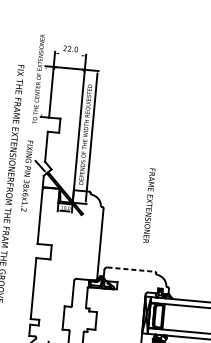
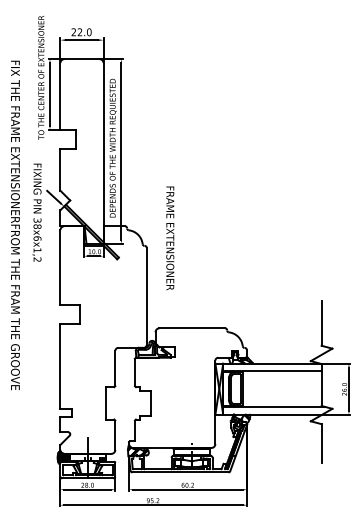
line: (70, 54) -> (81, 40), added
line: (44, 91) -> (50, 94), added
text: (149, 205) -> (170, 238), moved
line: (131, 269) -> (192, 328), dashed -> solid

